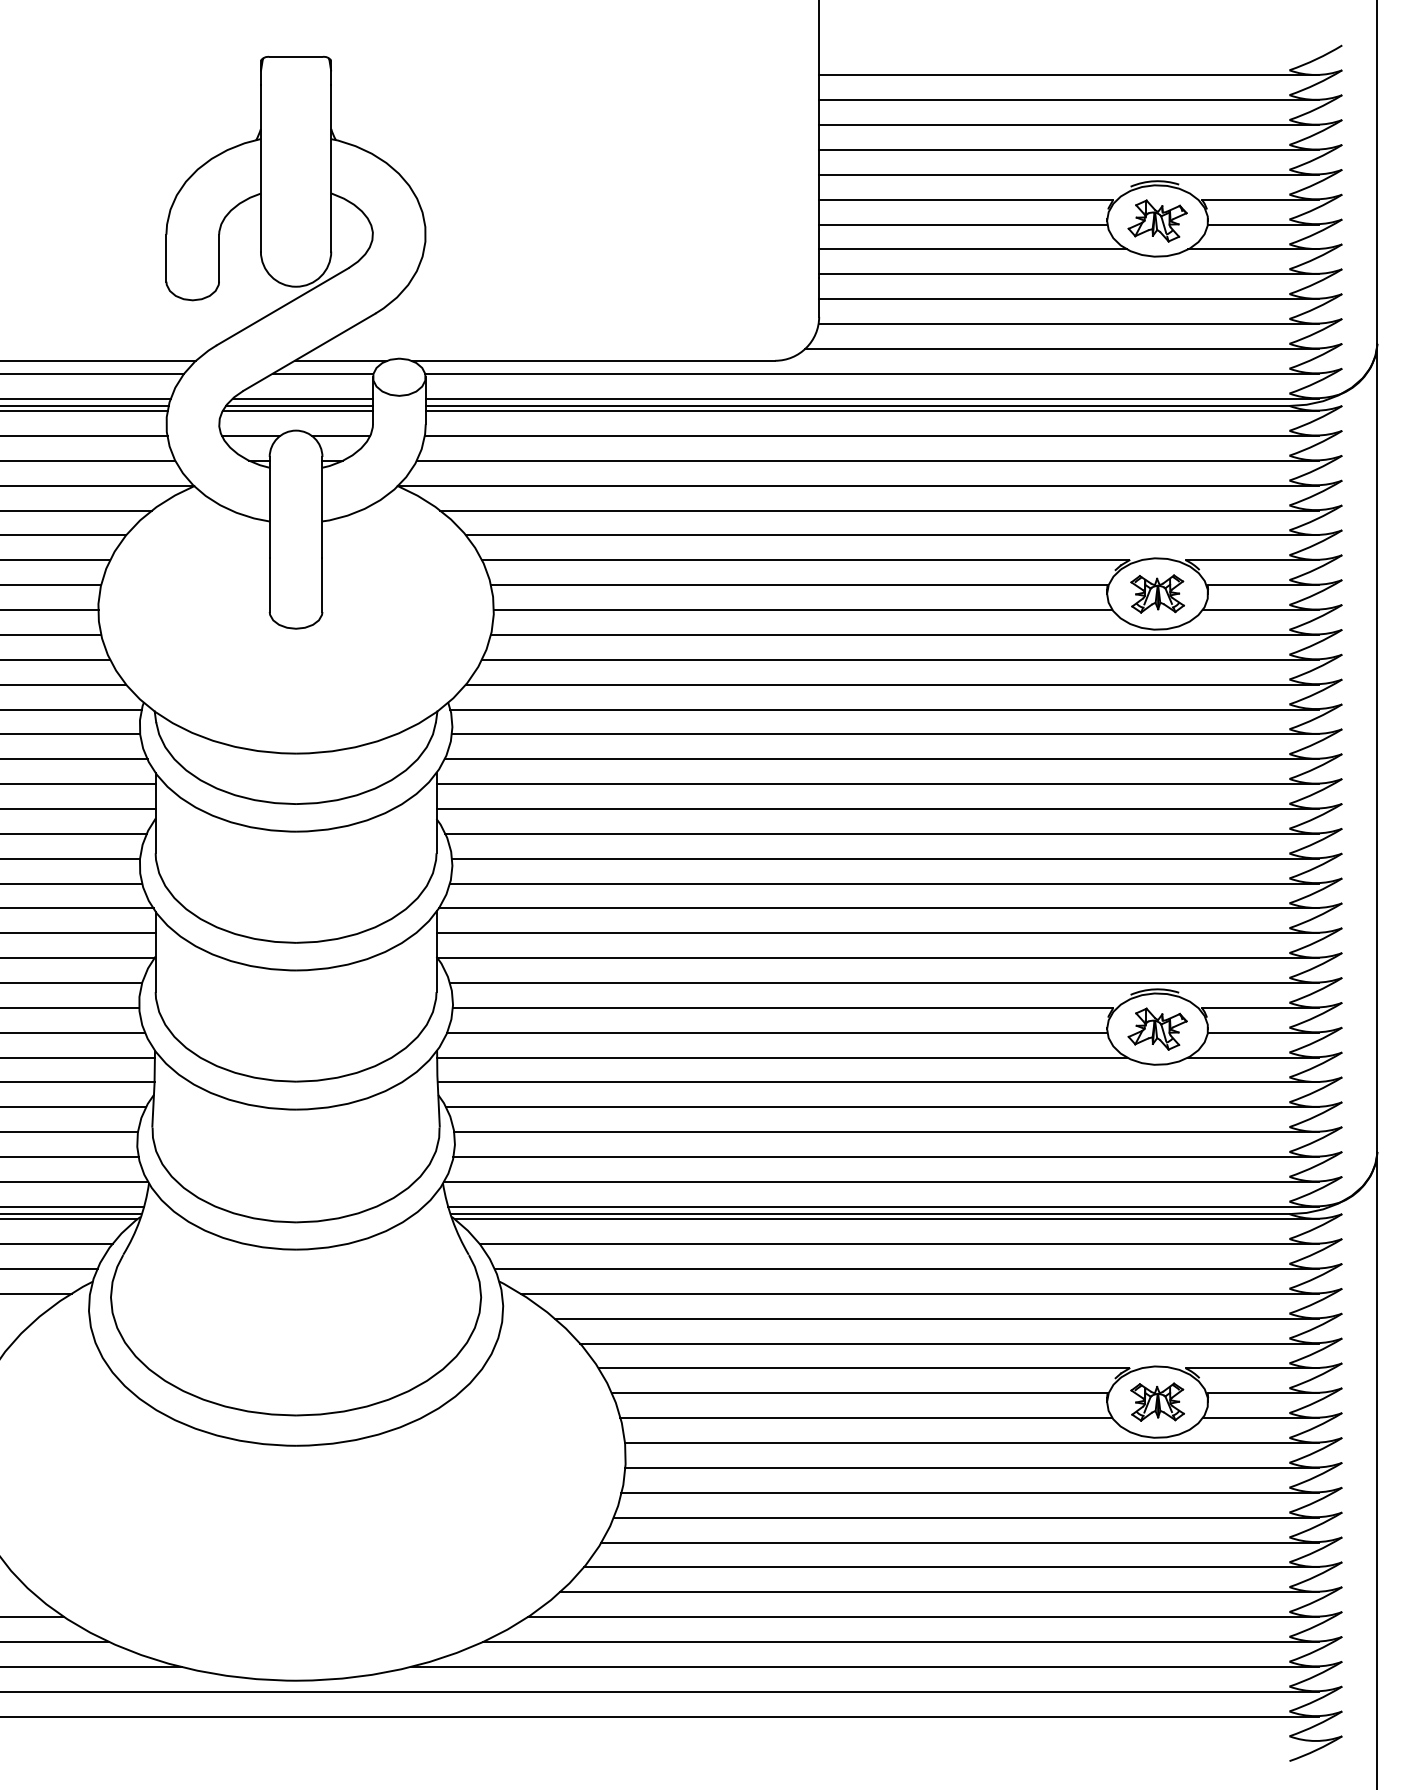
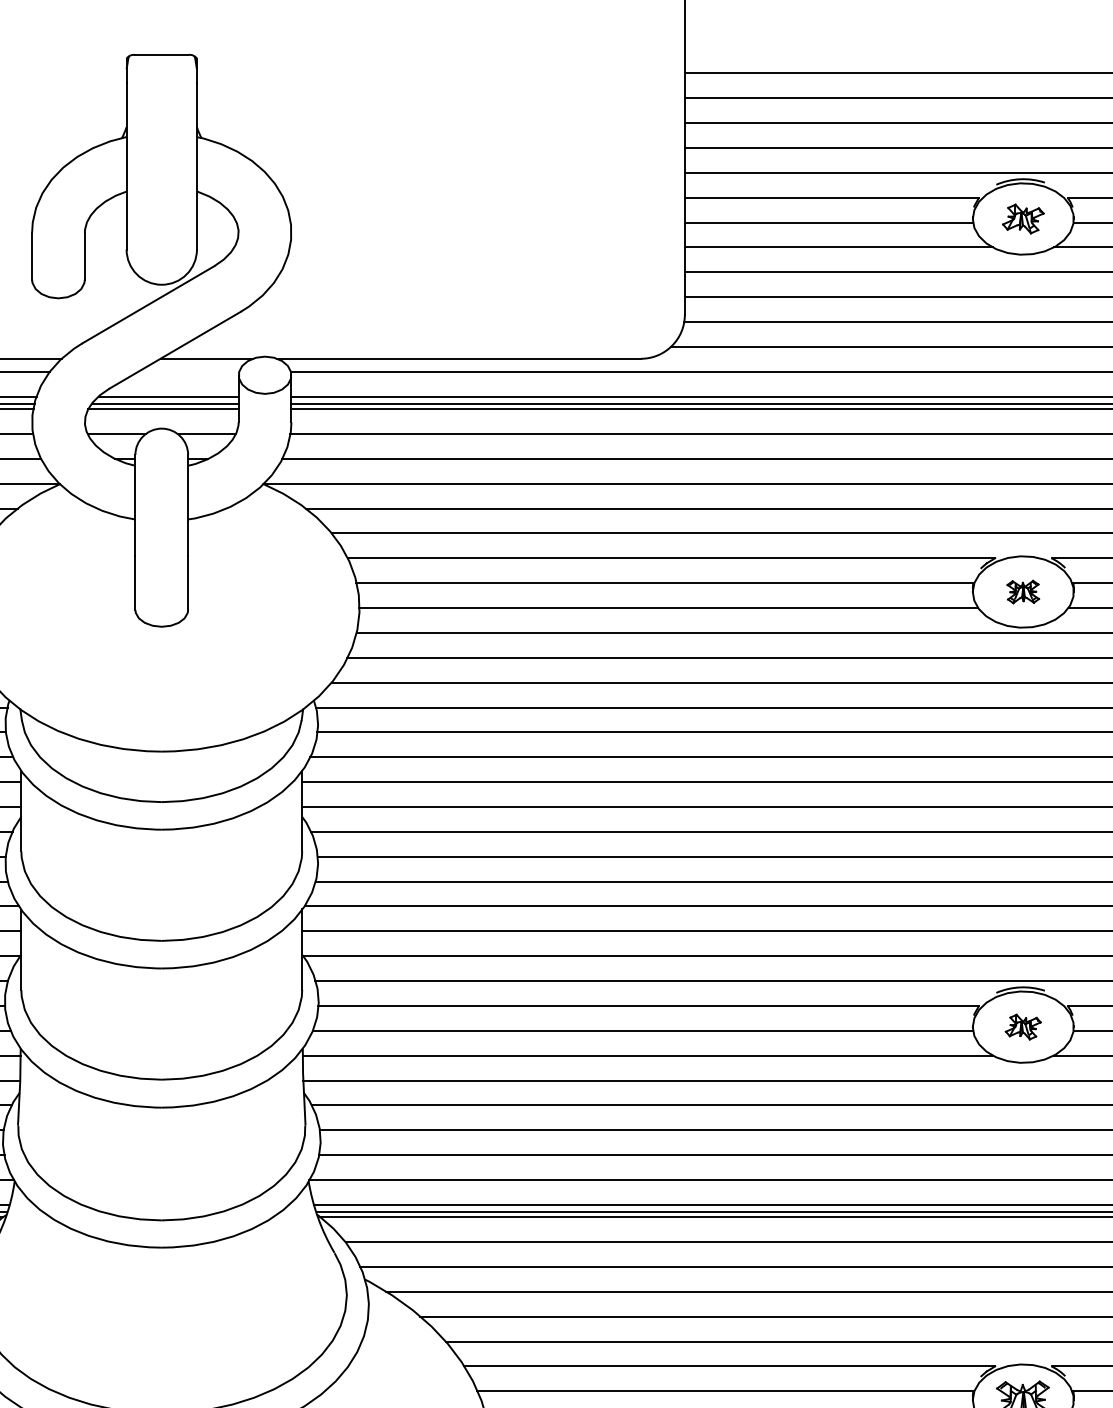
part: (1157, 220) -> (1023, 218), size x0.7
line: (322, 373) -> (188, 371), removed
part: (1157, 593) -> (1023, 591), size x0.6
part: (1157, 1028) -> (1023, 1026), size x0.6

